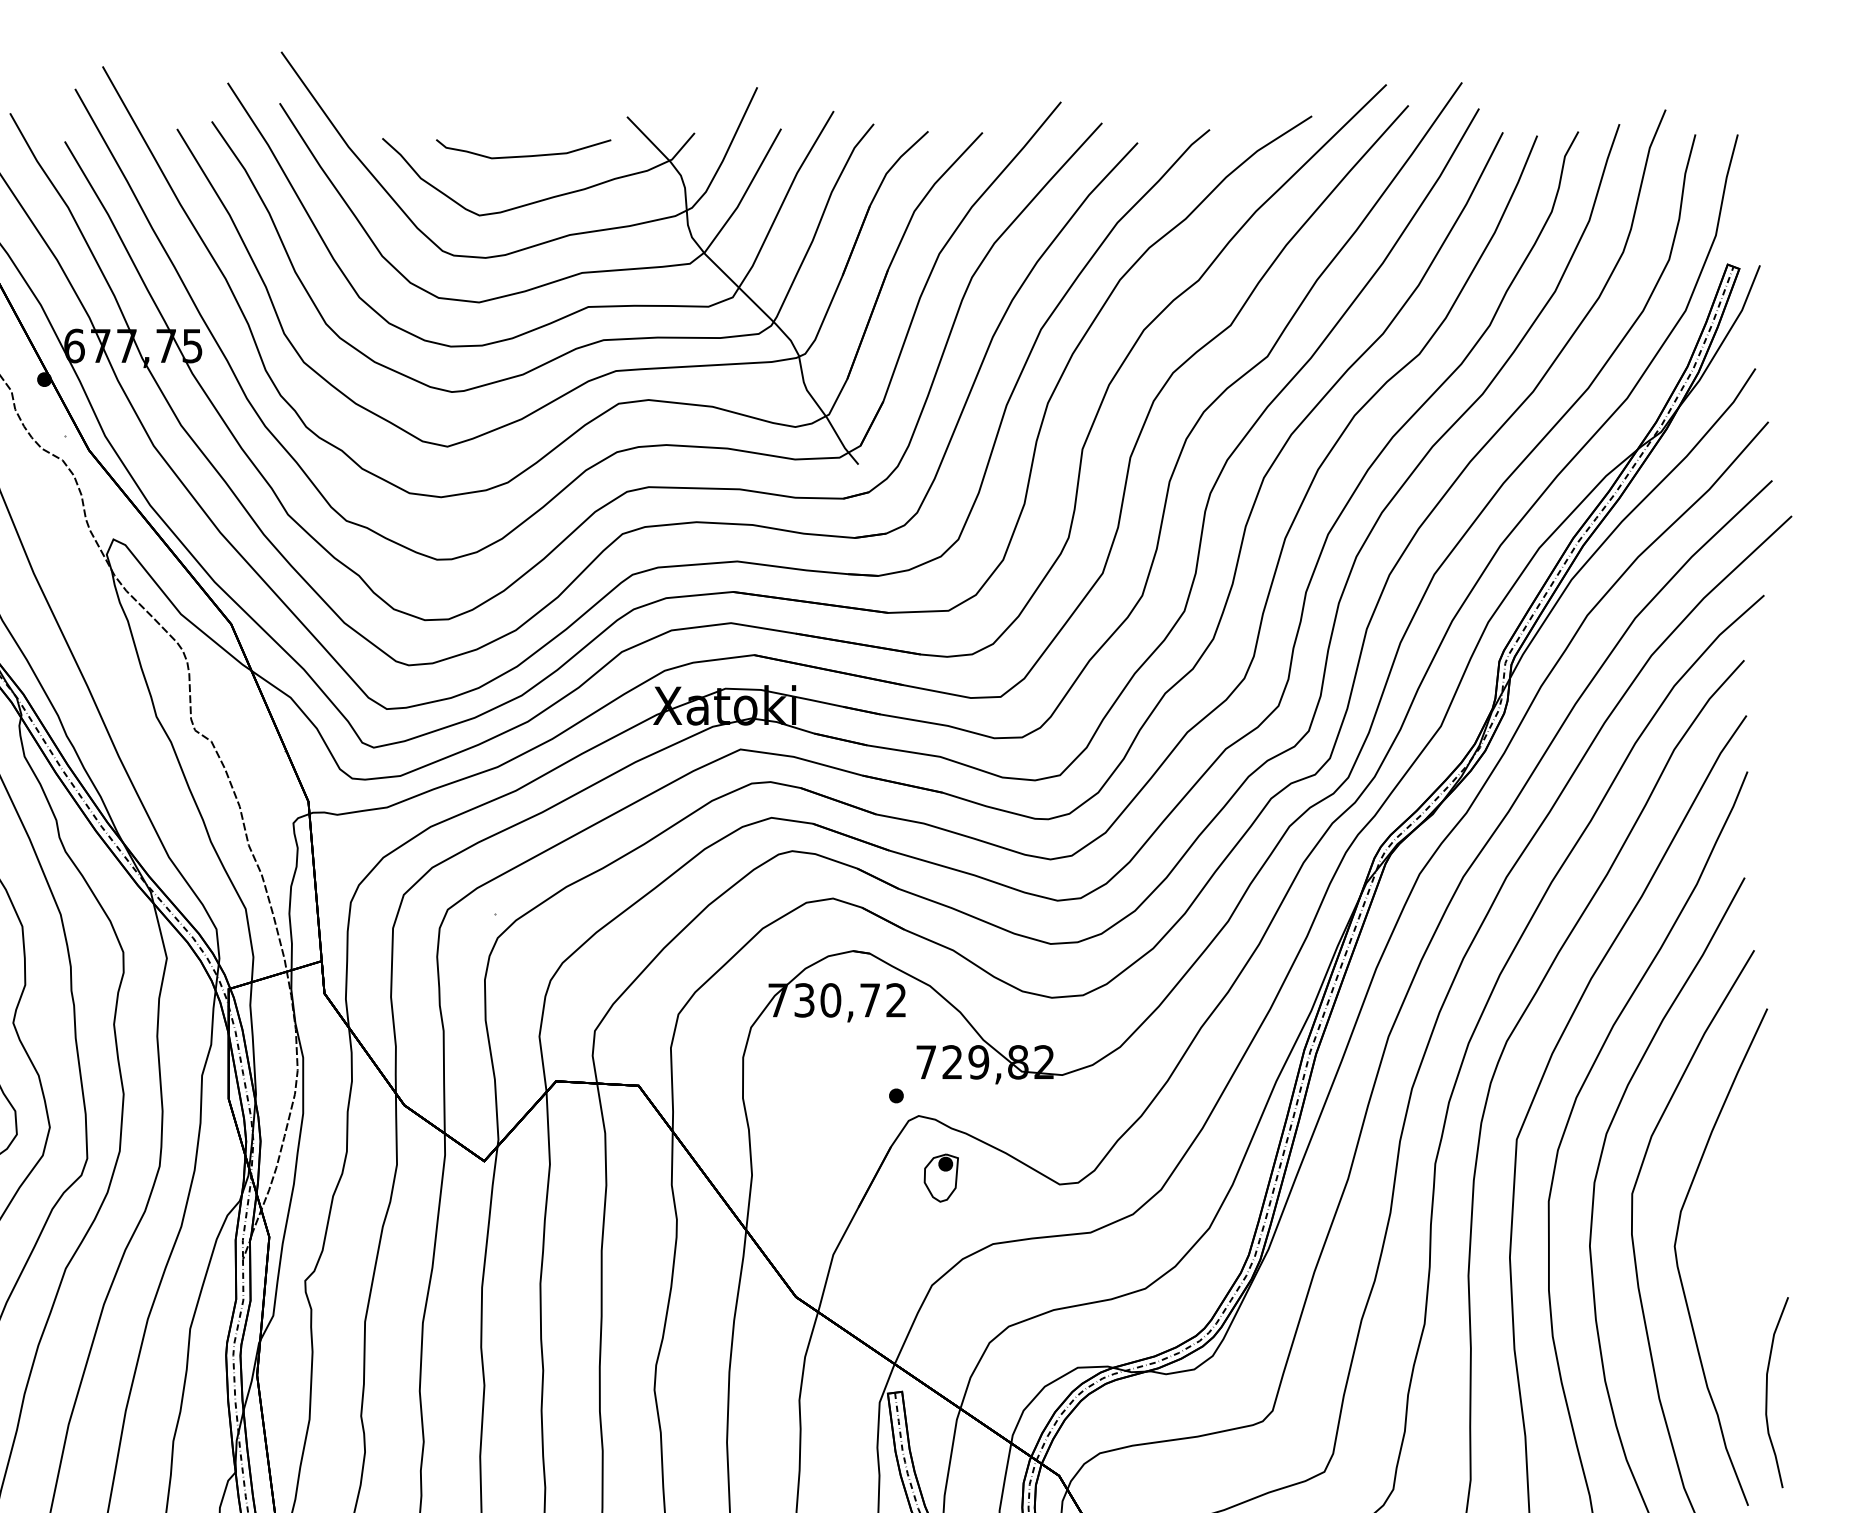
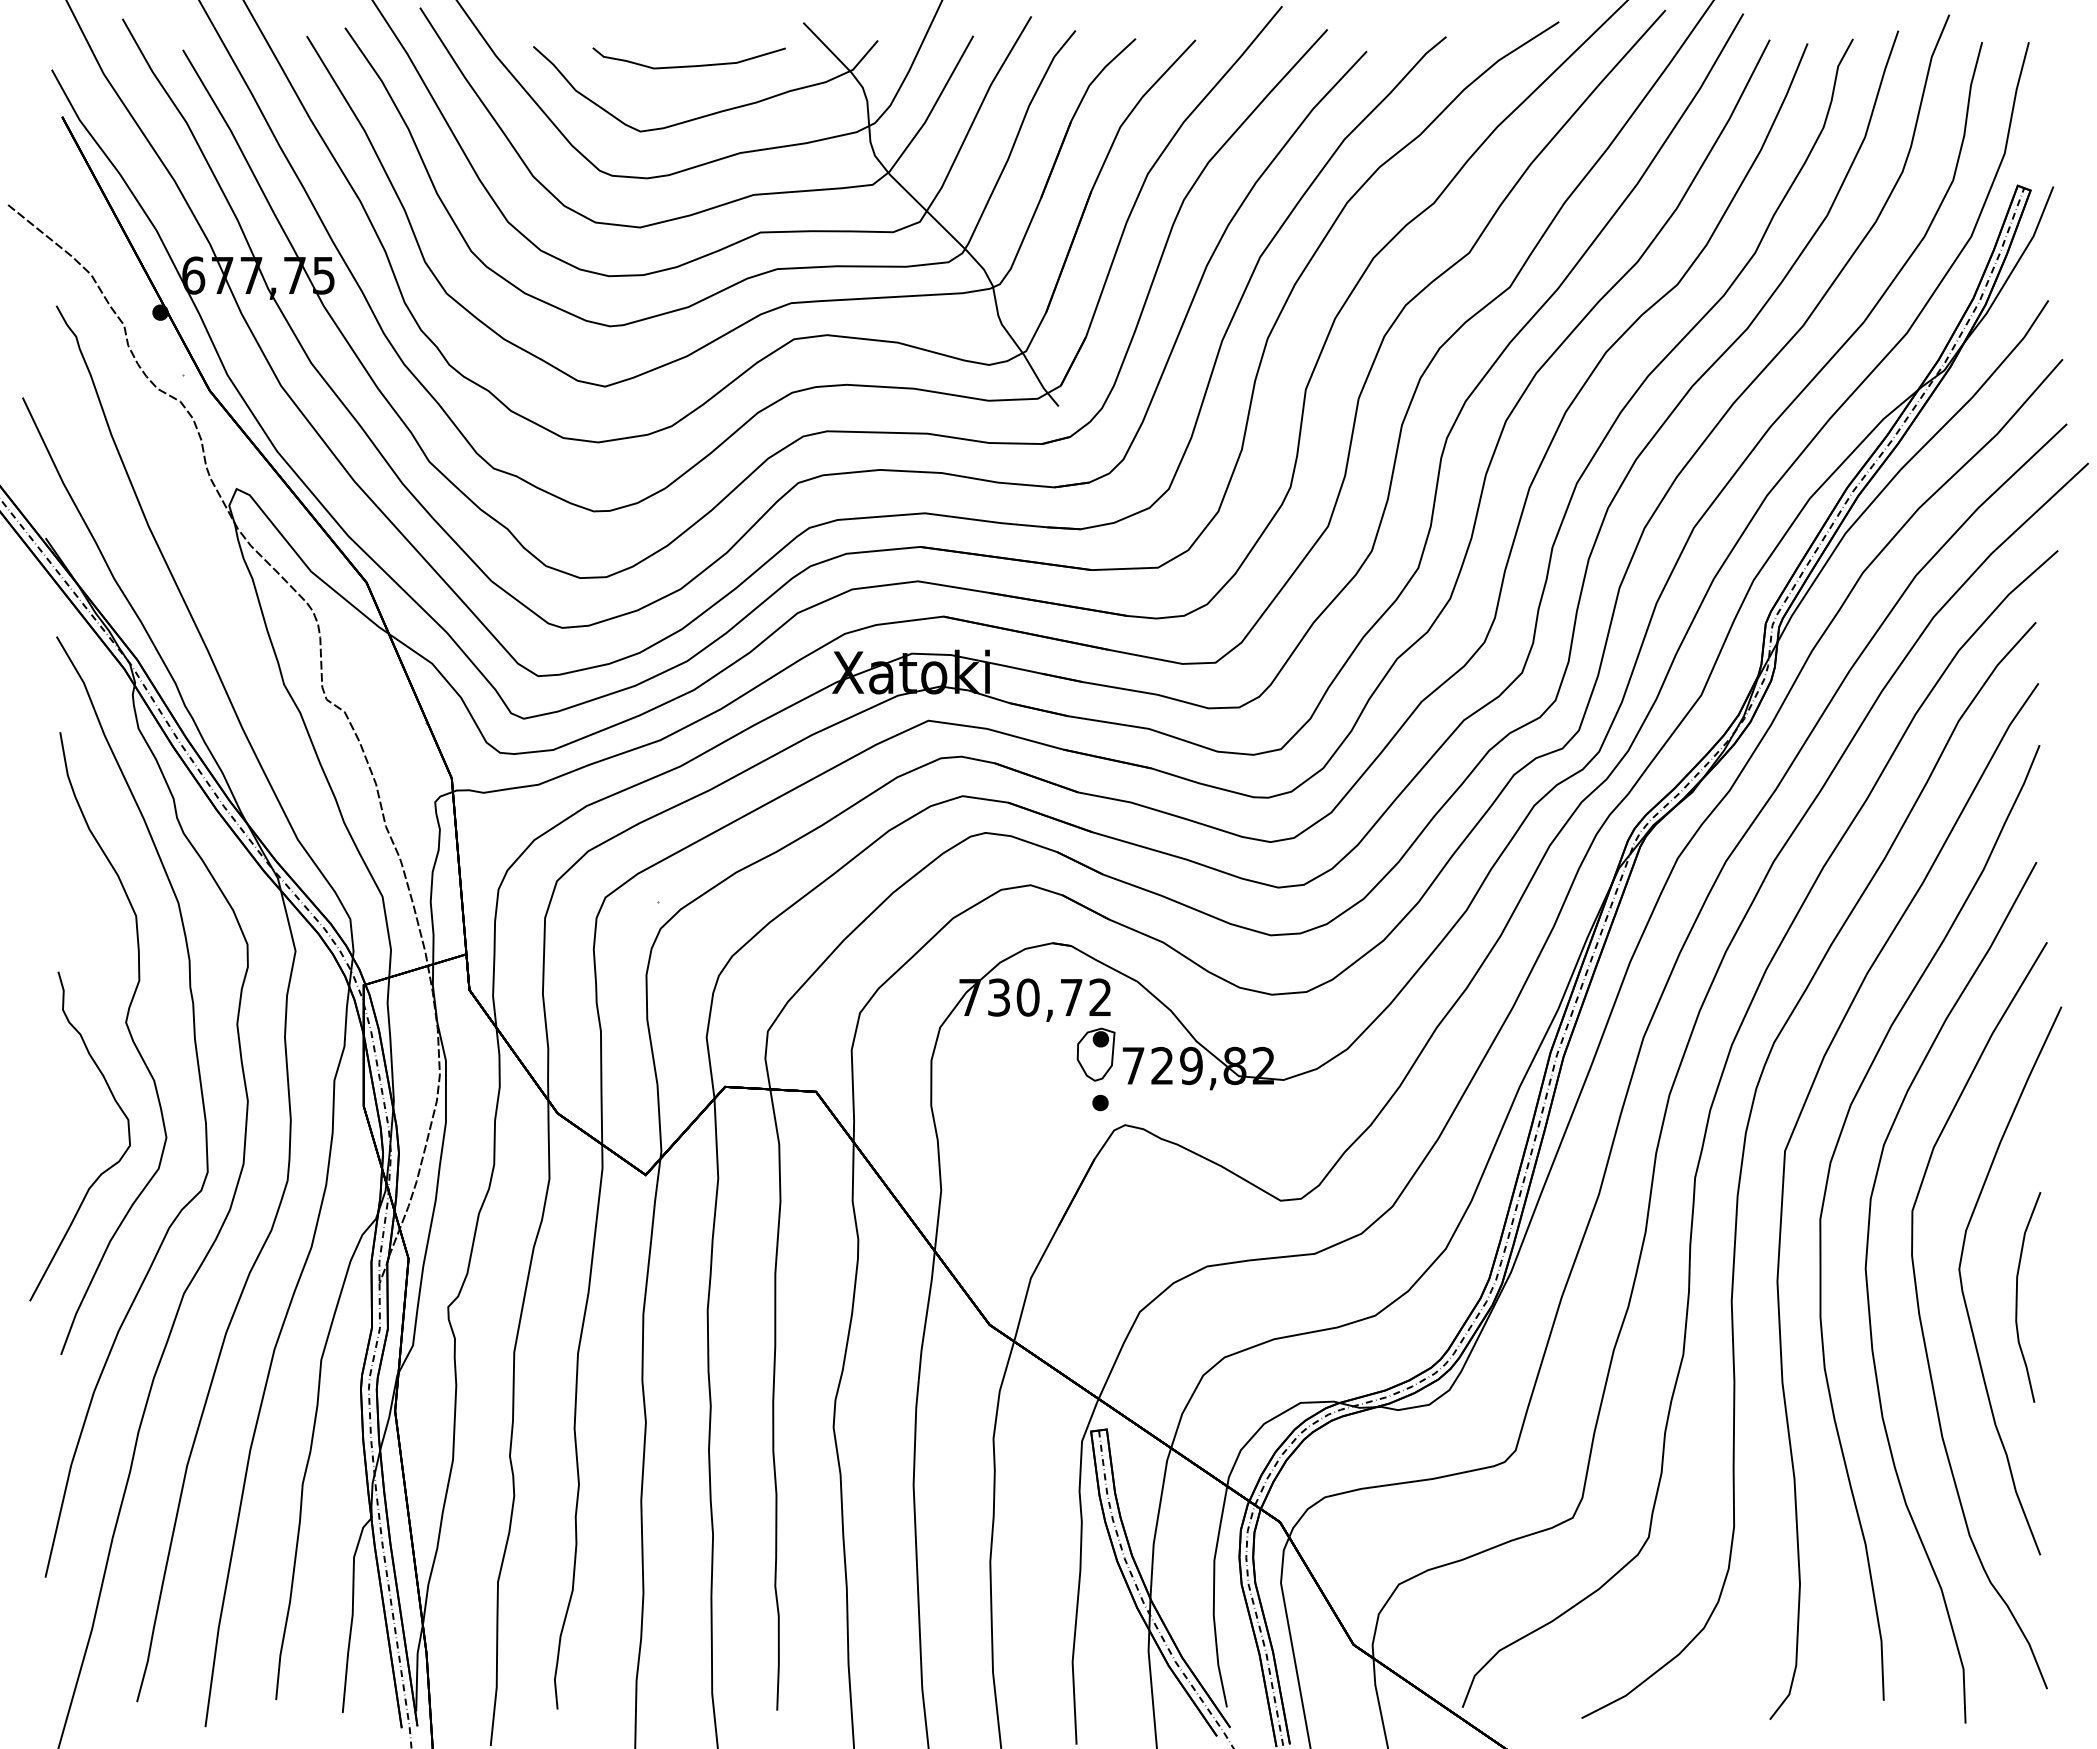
part: (940, 1177) -> (1095, 1054), moved
curve: (1767, 1392) -> (2017, 1297), moved

